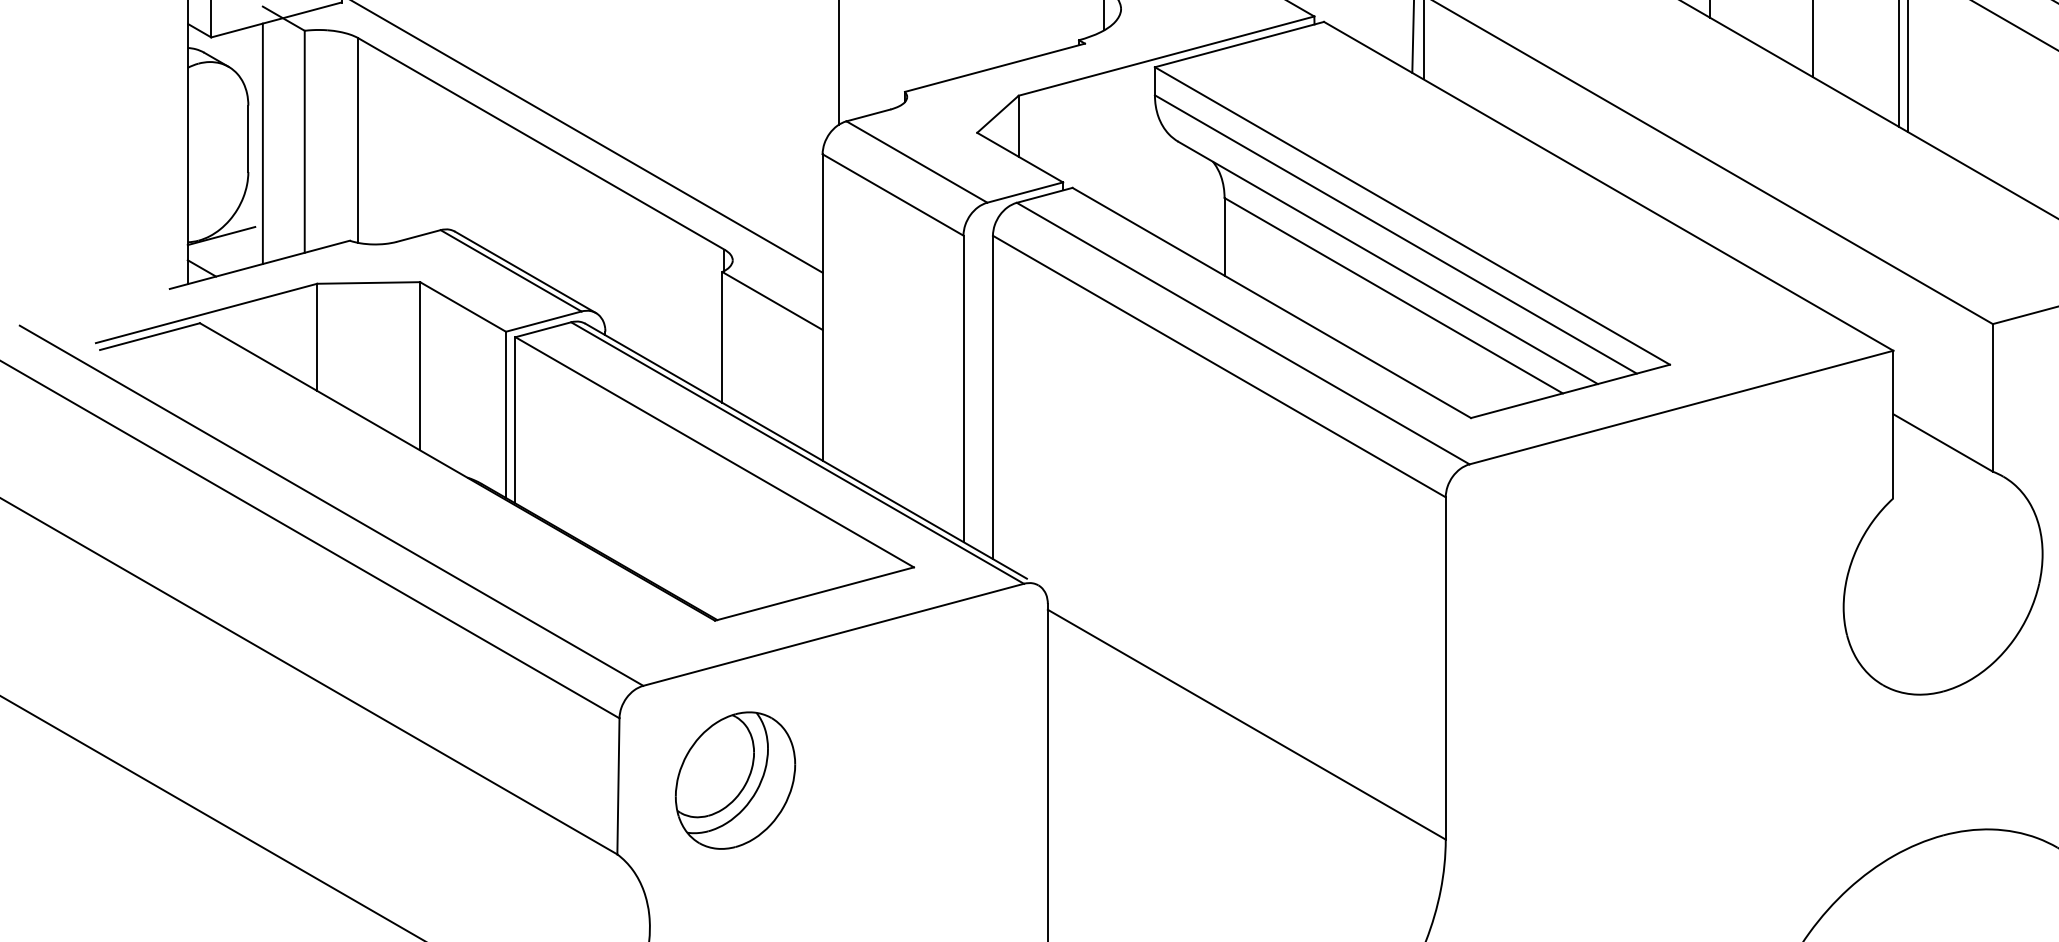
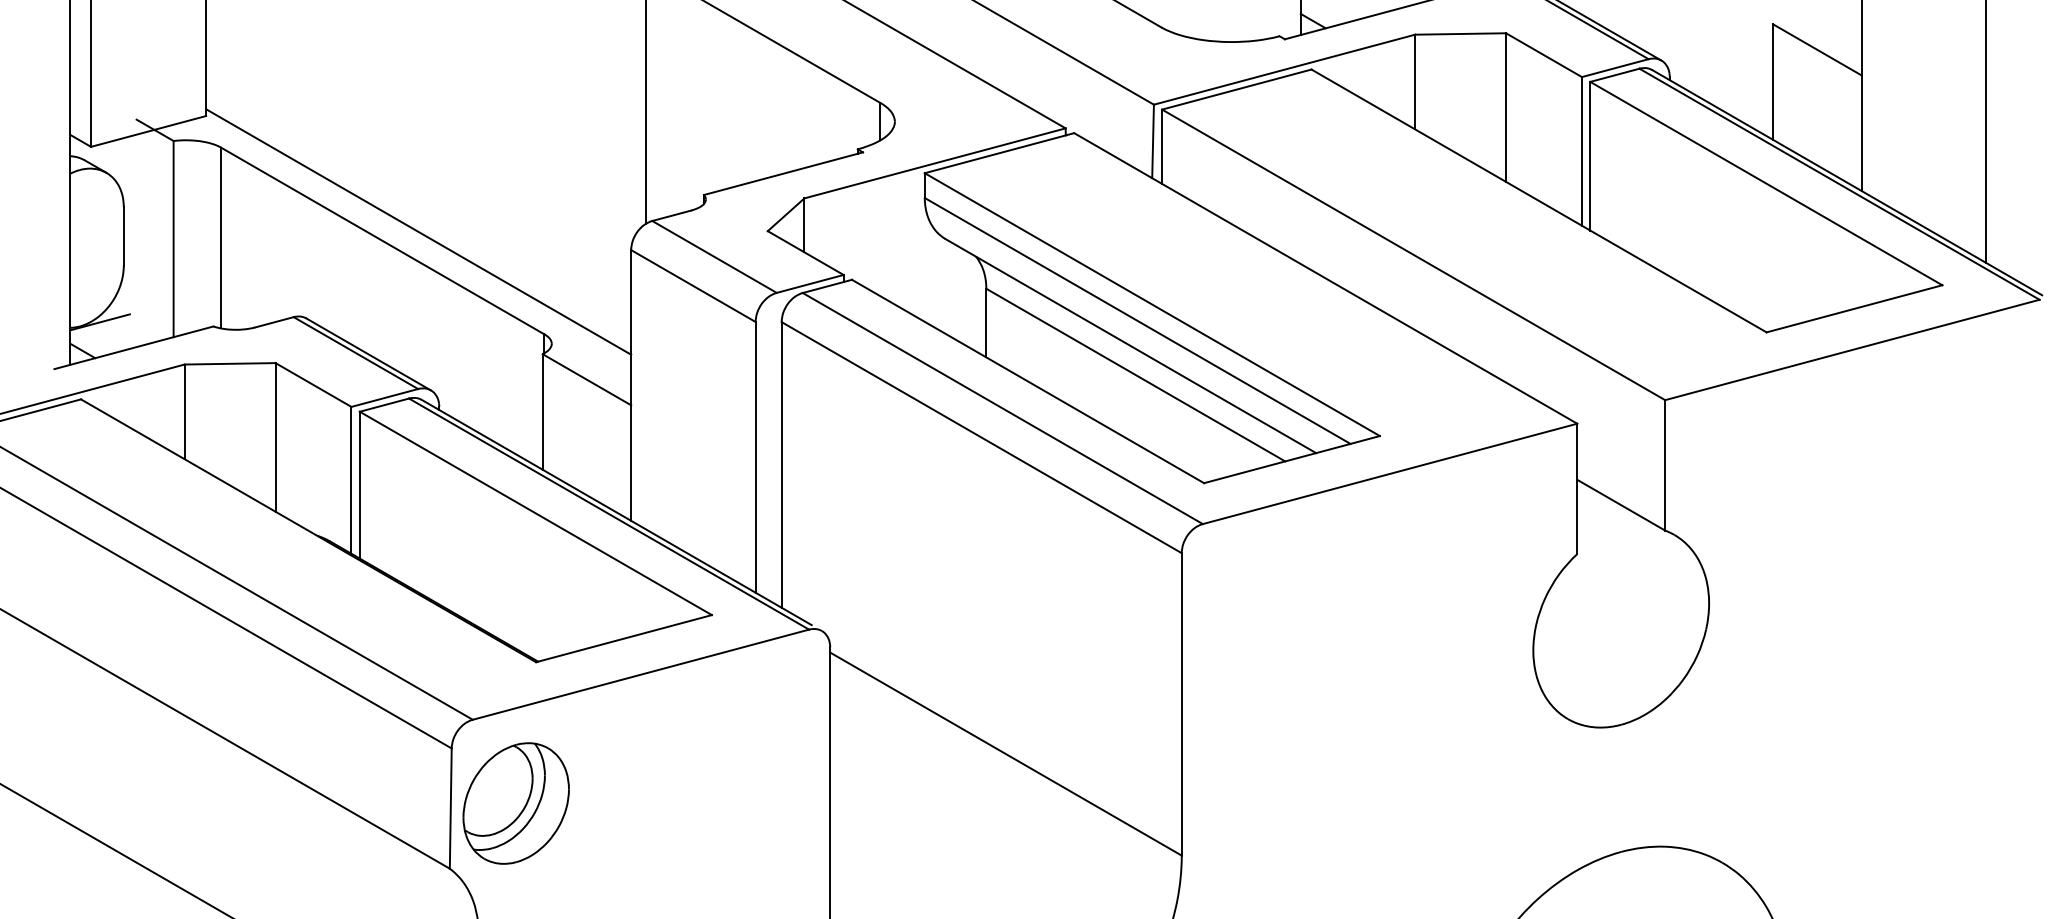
line: (262, 143) -> (136, 240), removed
part: (734, 780) -> (515, 803), moved

